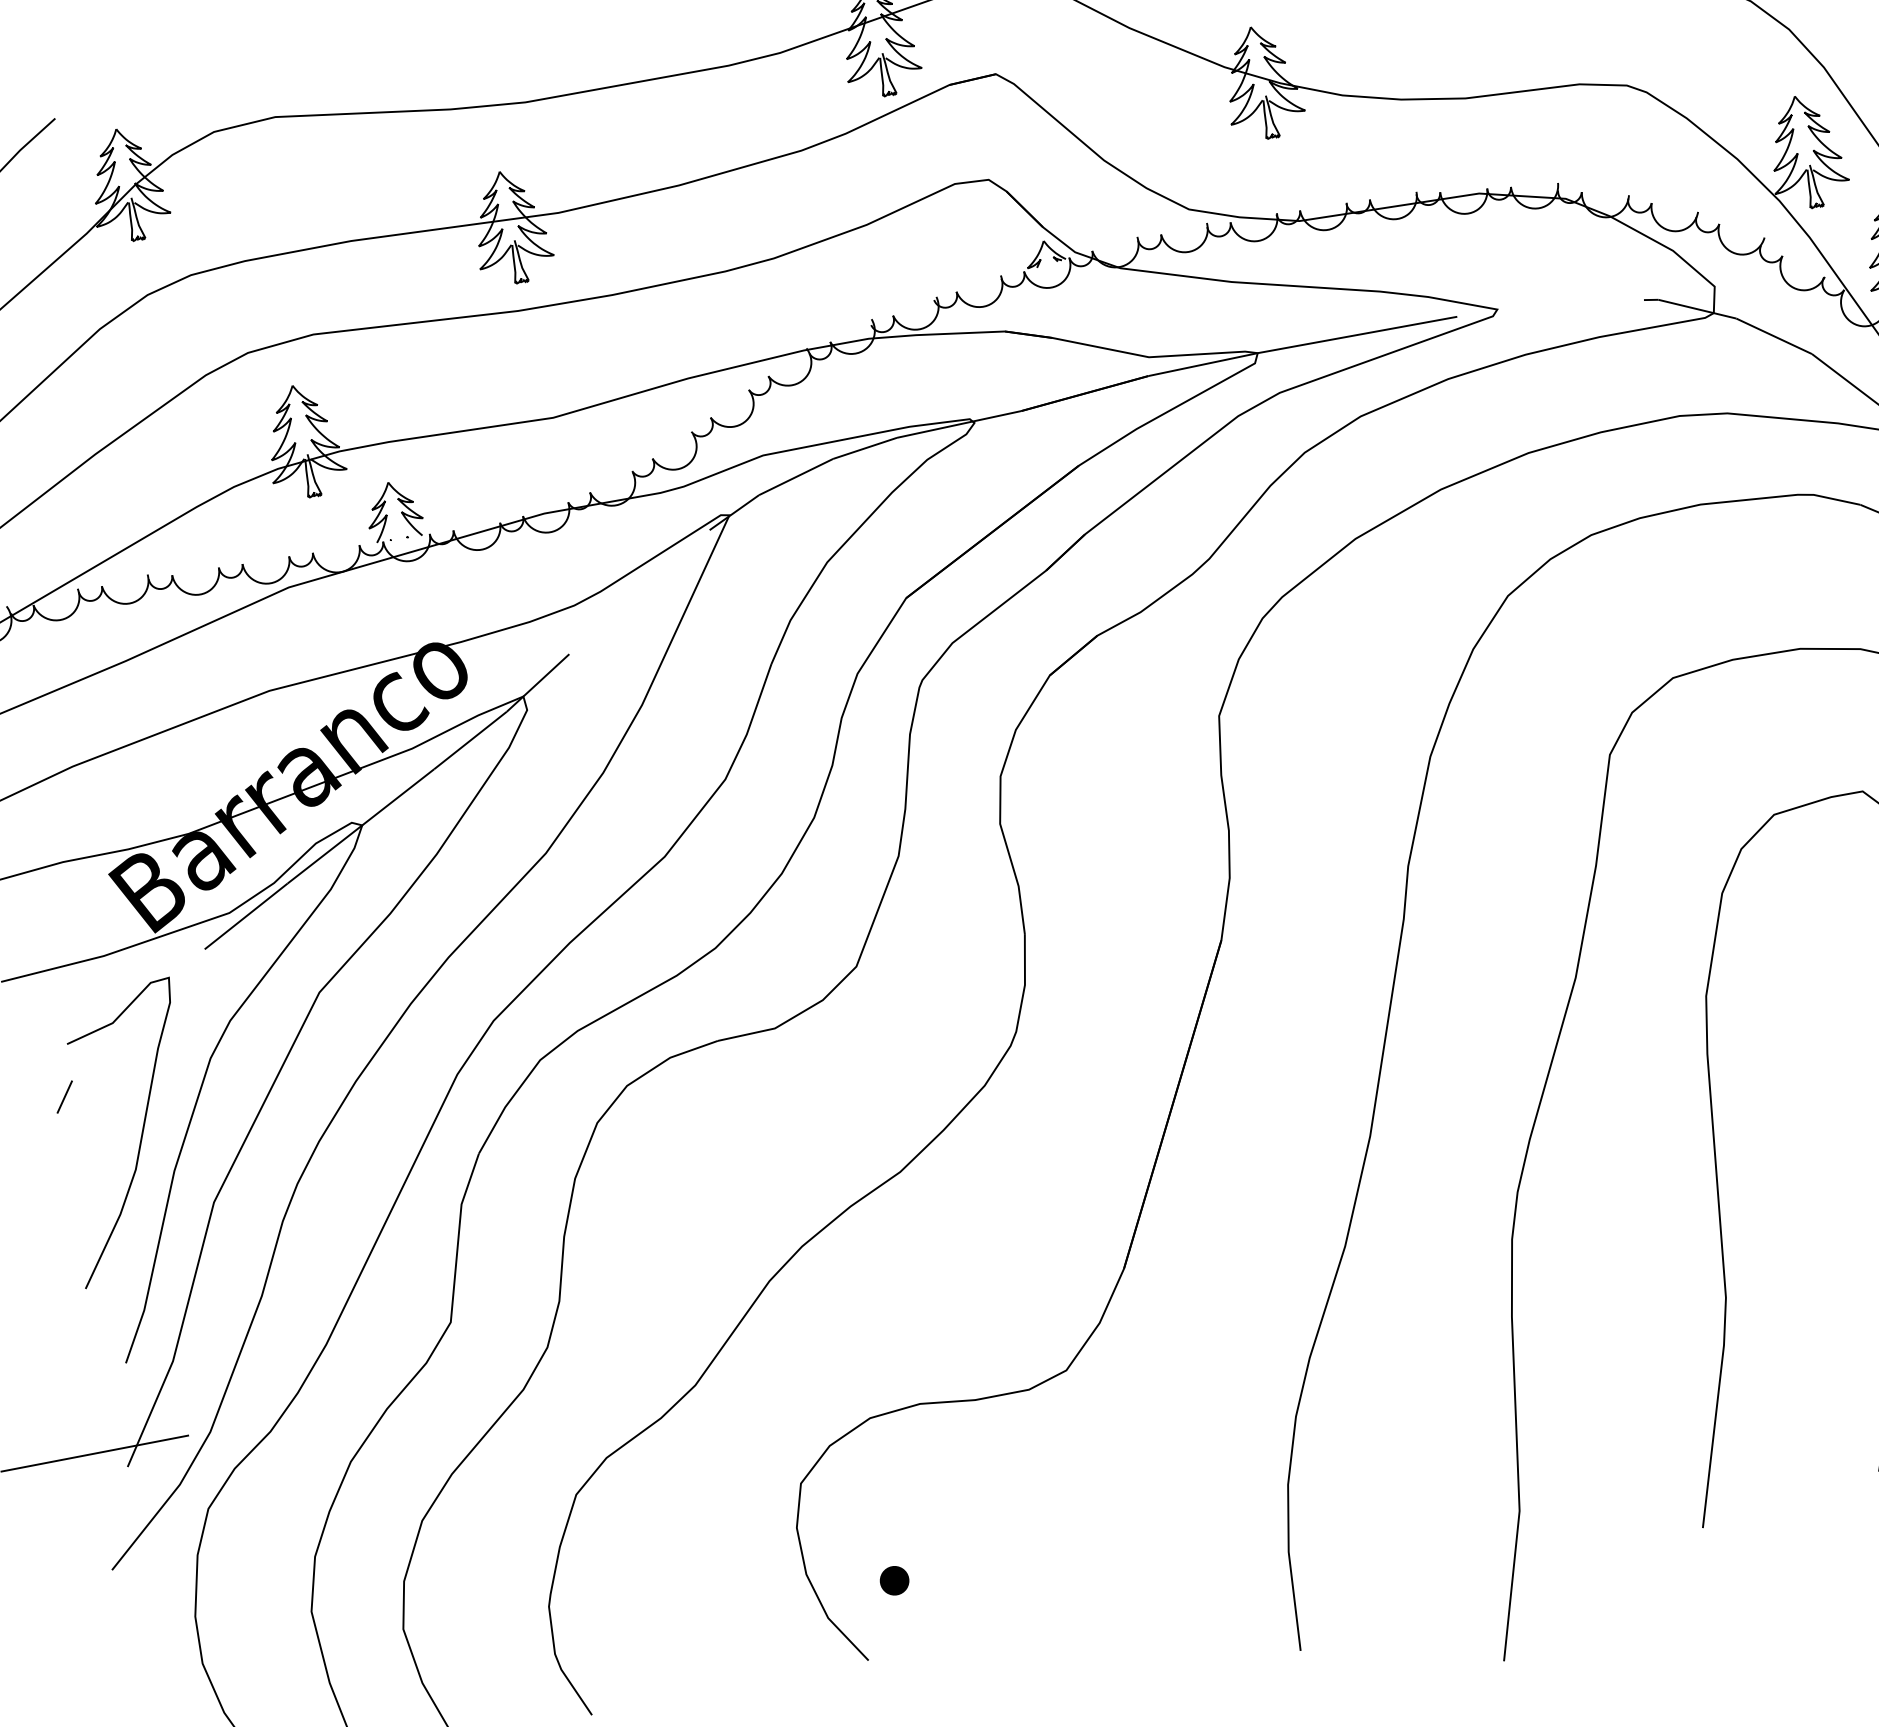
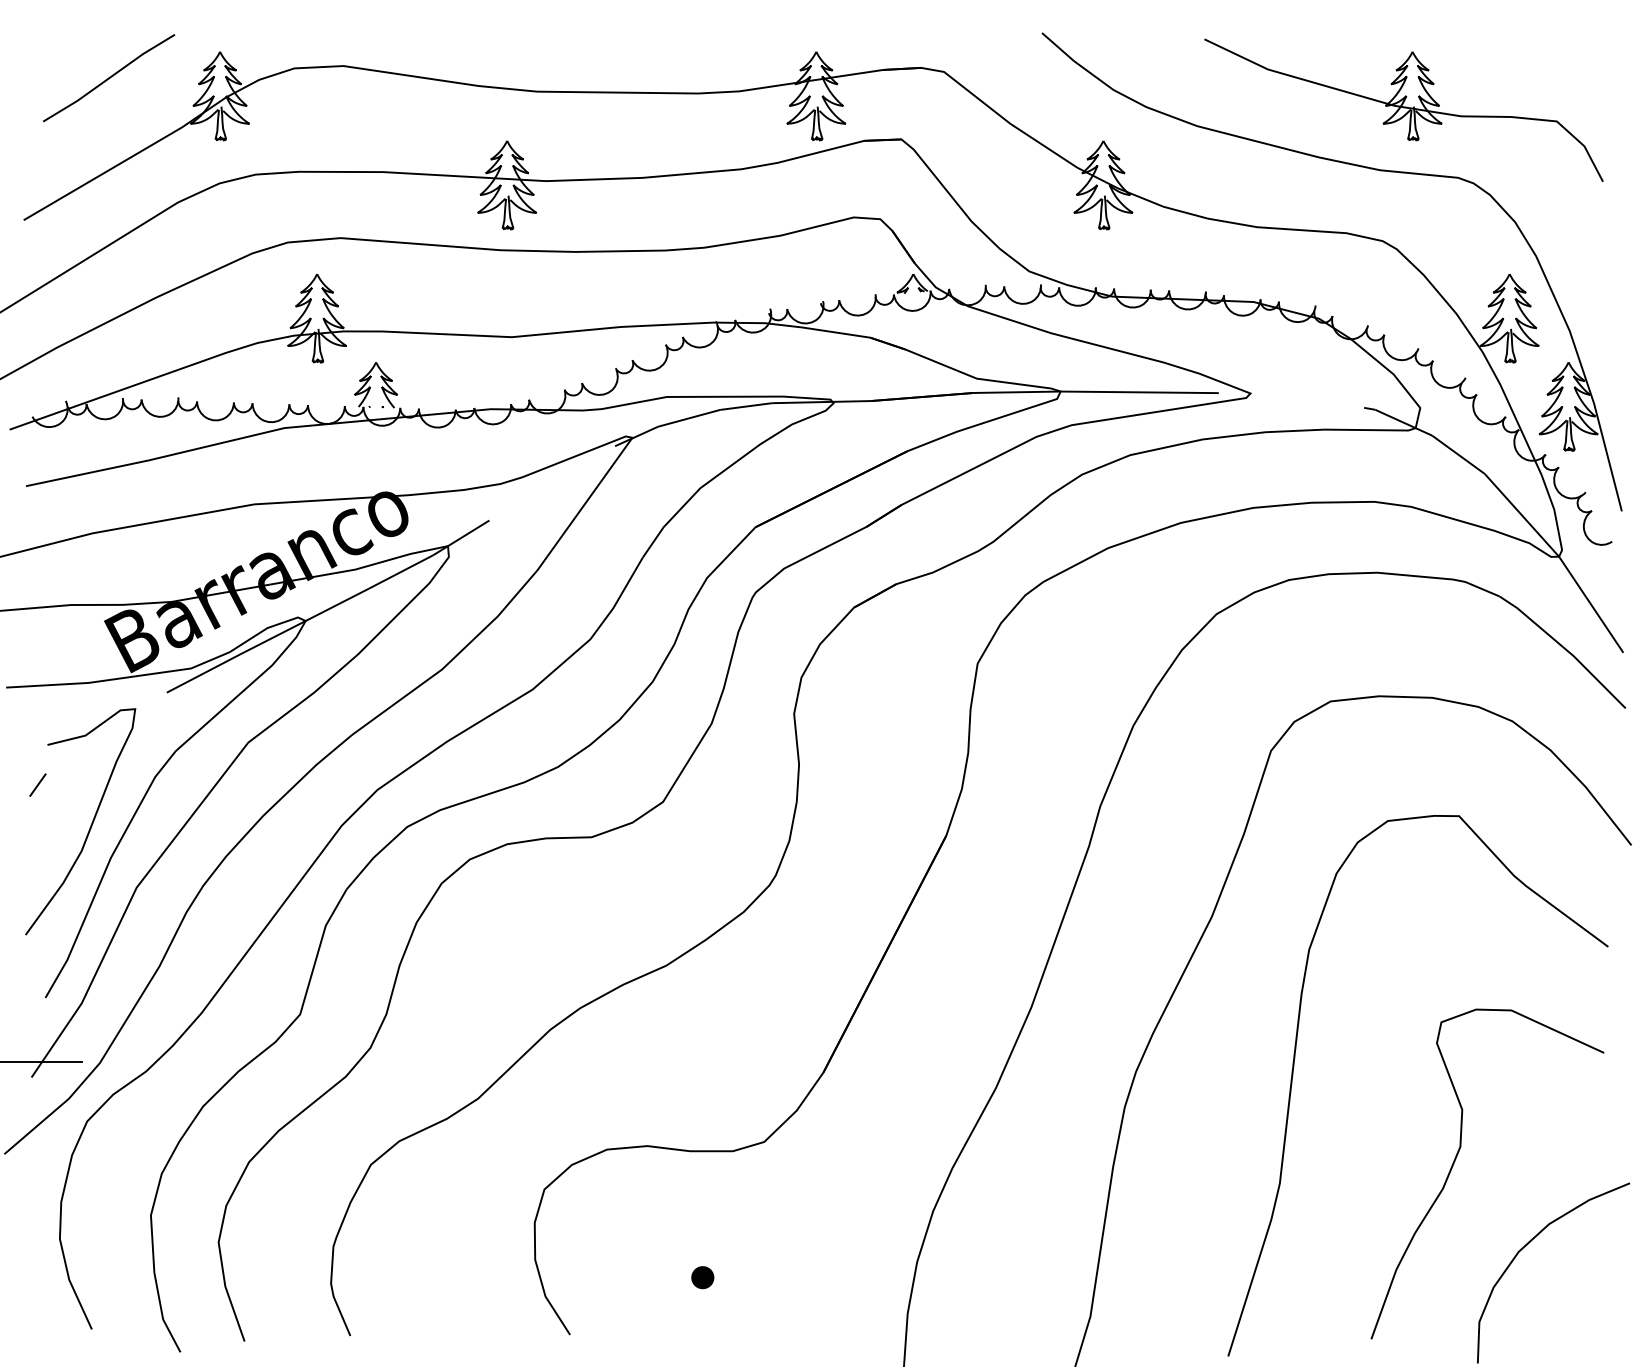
part: (894, 1580) -> (702, 1277), moved

